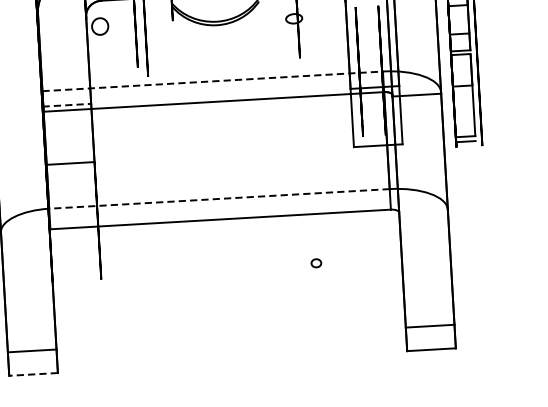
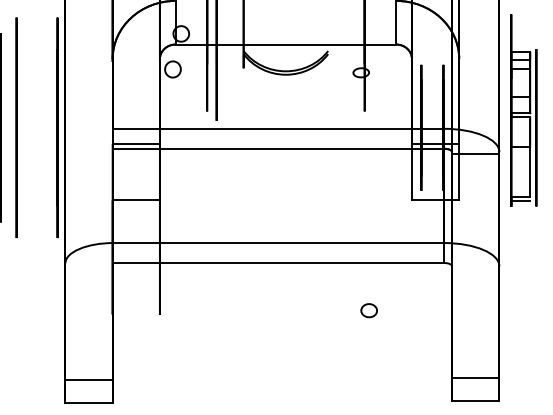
line: (213, 80) -> (279, 128), dashed -> solid
line: (67, 104) -> (136, 143), dashed -> solid
line: (219, 199) -> (278, 243), dashed -> solid
part: (315, 263) -> (368, 310), size x1.67
line: (34, 374) -> (89, 402), dashed -> solid

